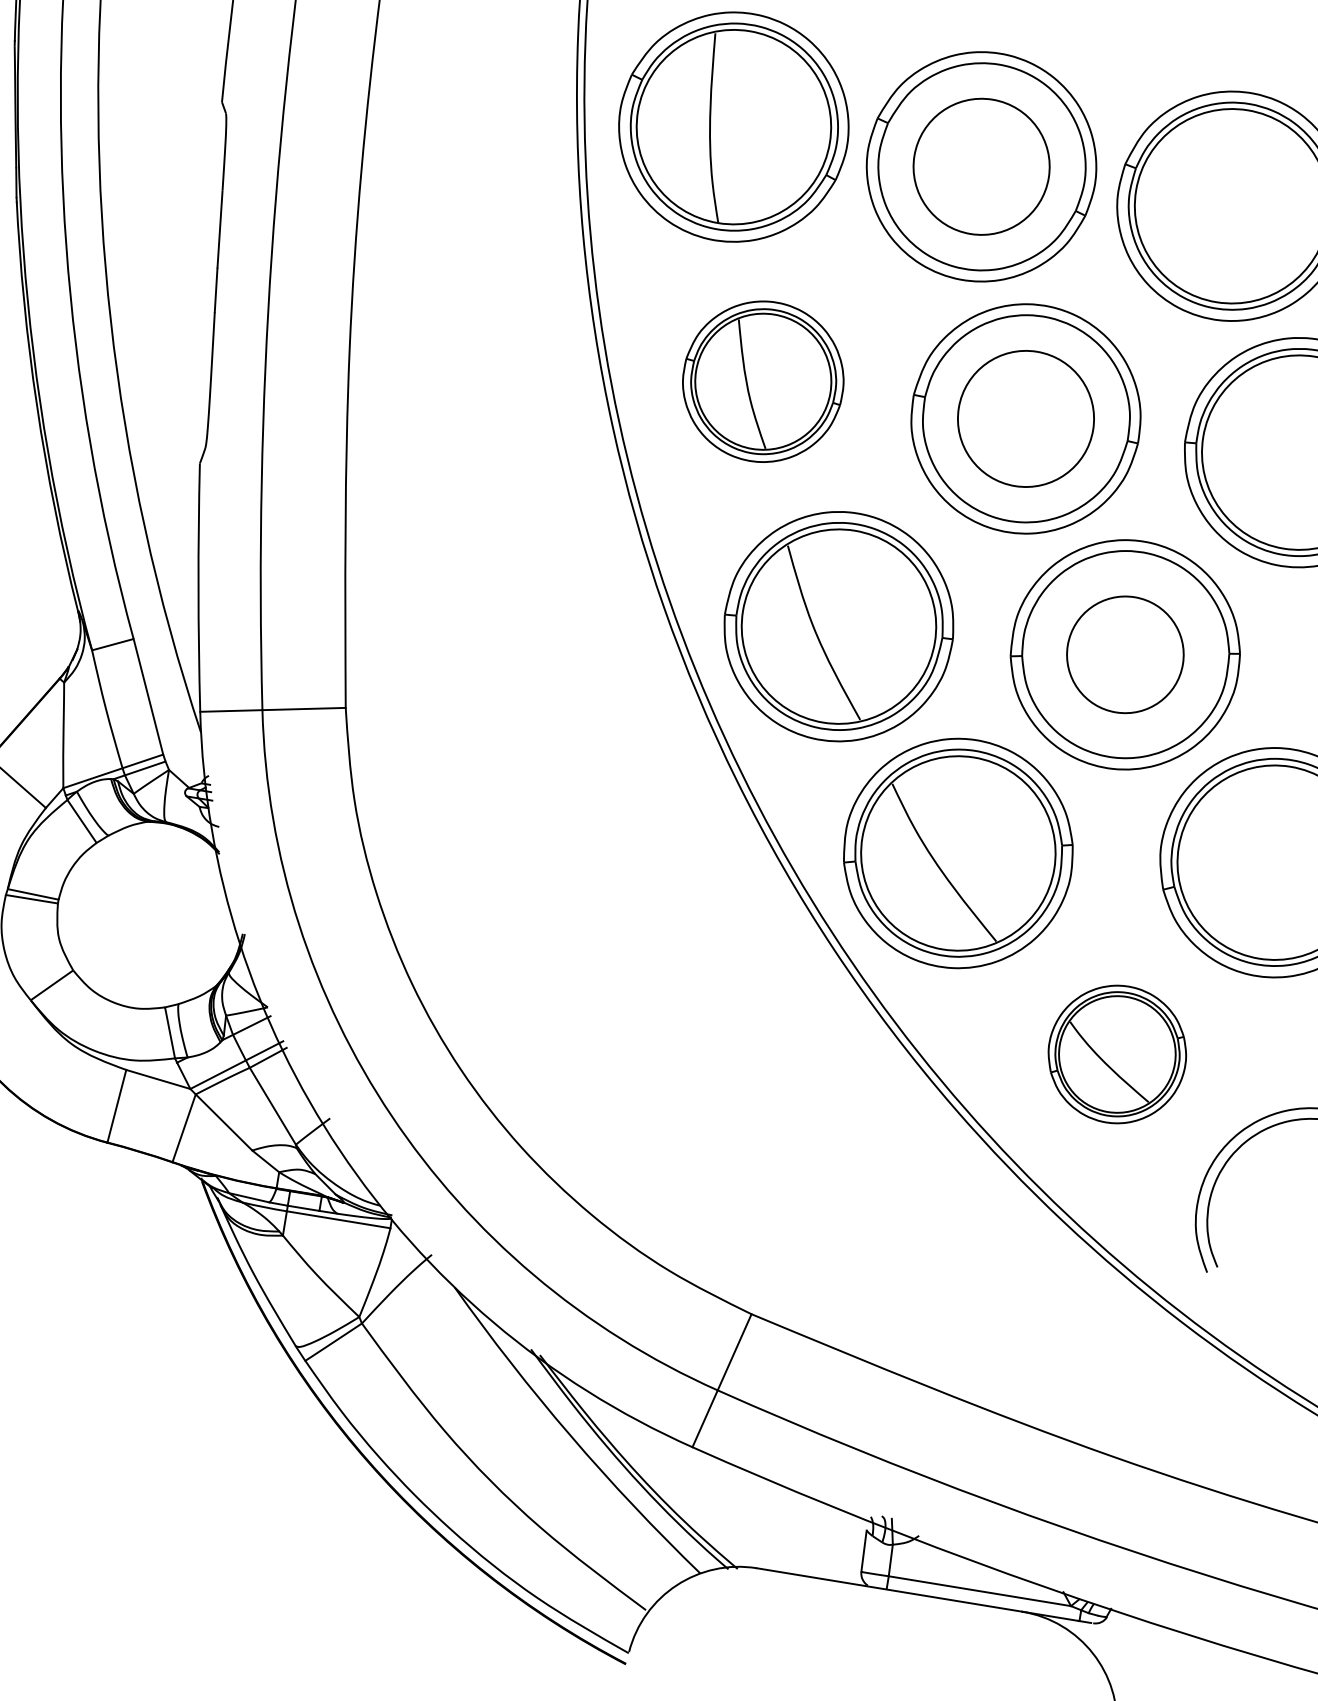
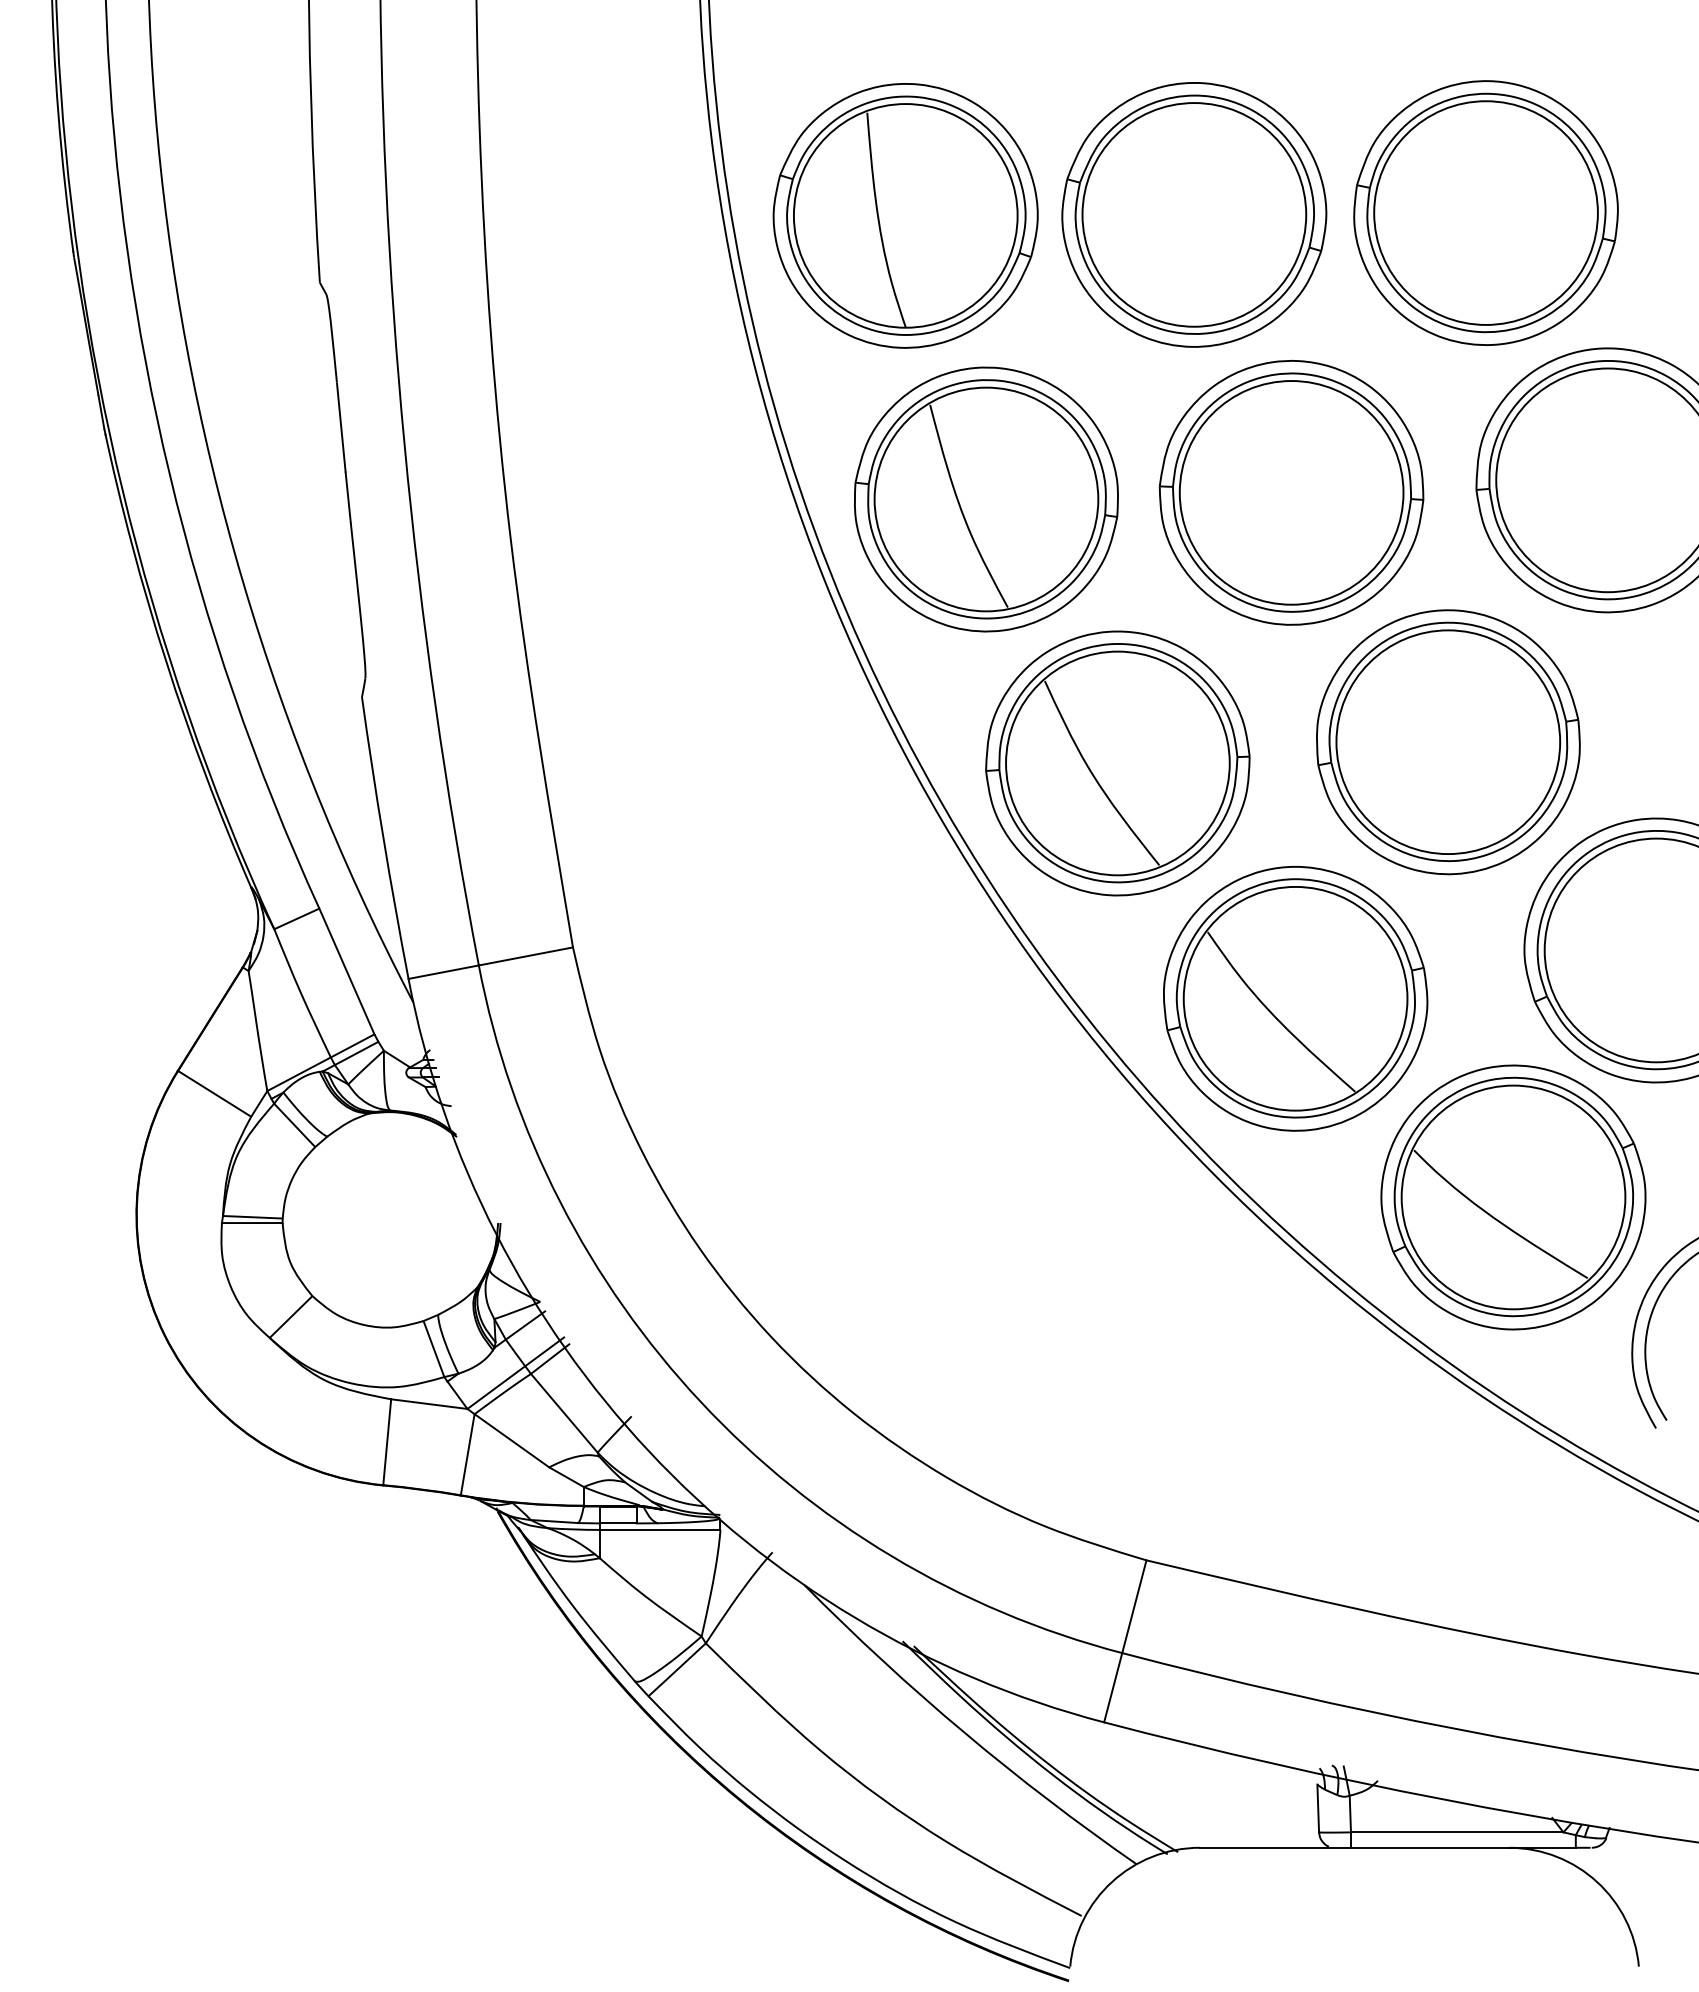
circle: (981, 166) -> (1194, 214), size x1.43
part: (763, 381) -> (986, 499), size x1.43
circle: (1025, 418) -> (1291, 492), size x1.43
circle: (1125, 655) -> (1448, 742), size x1.67
part: (1117, 1054) -> (1513, 1197), size x1.67

